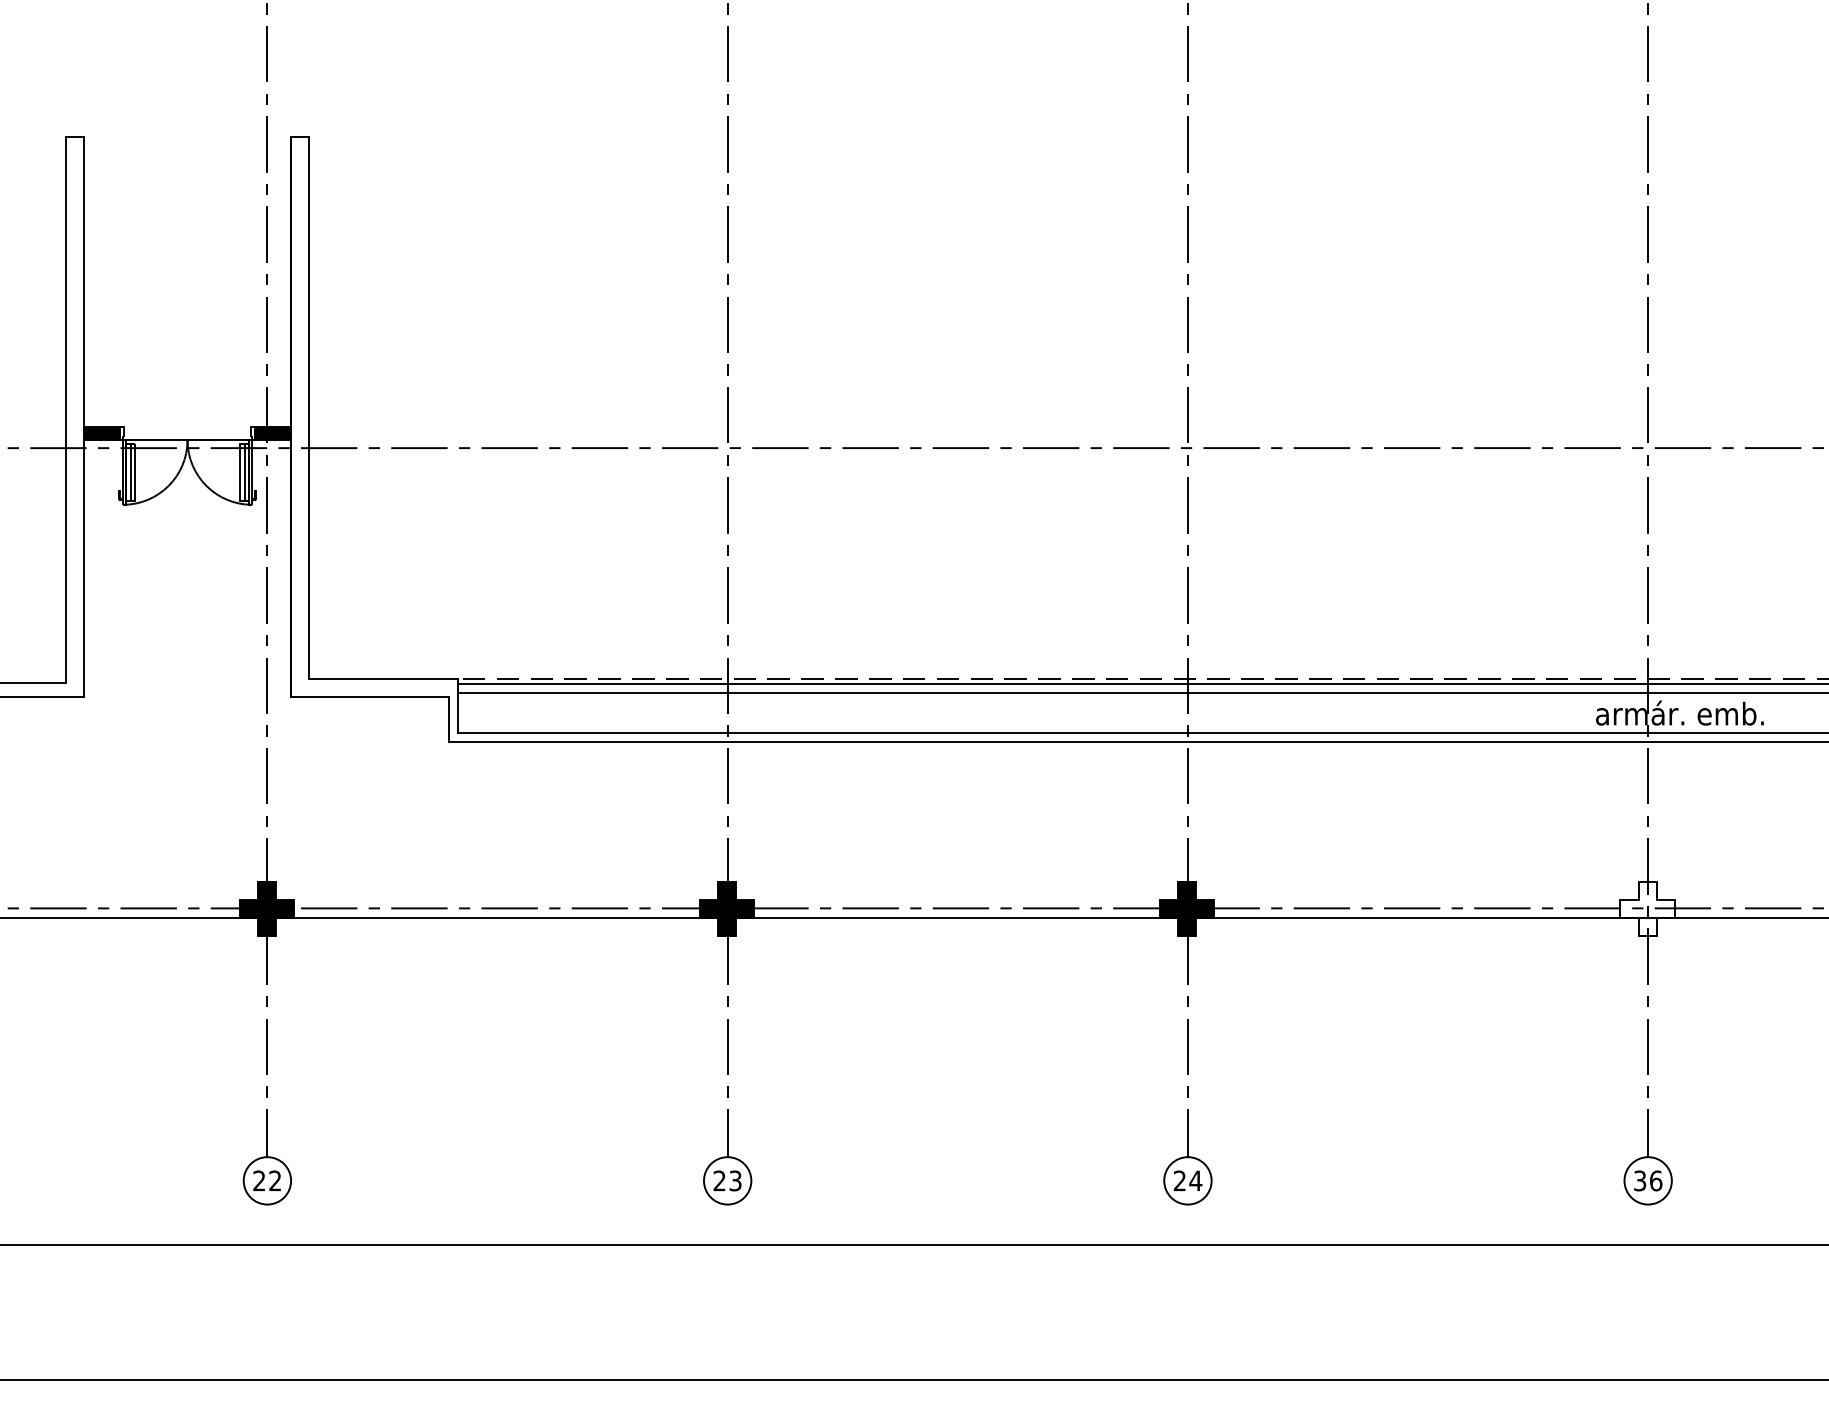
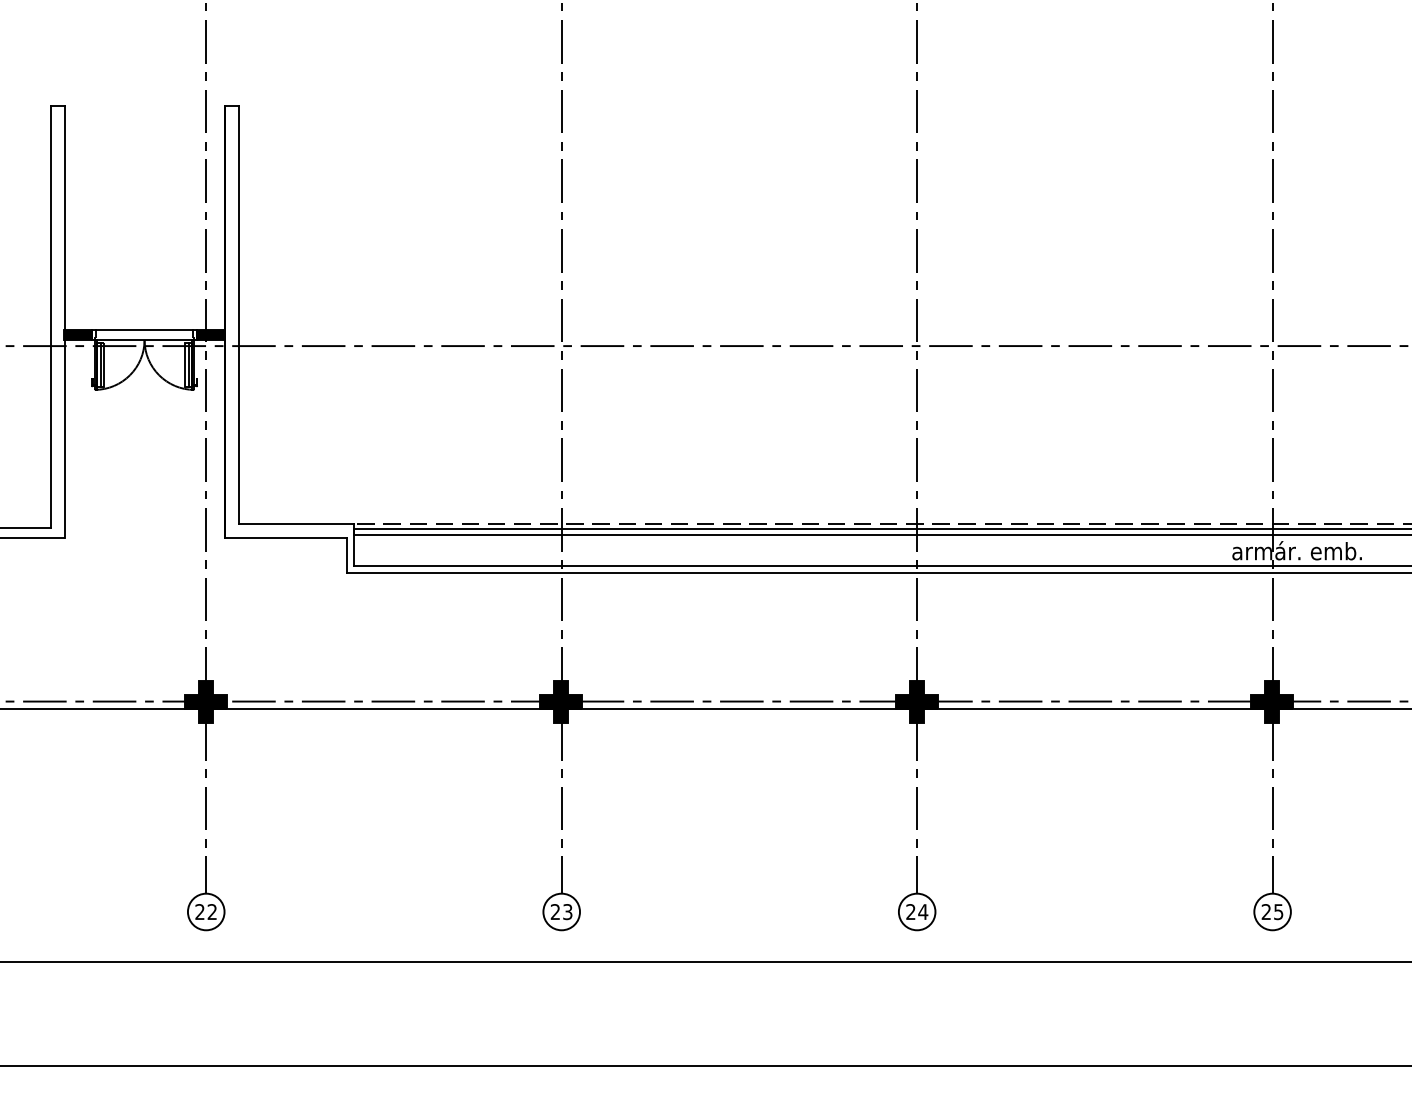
line: (187, 426) -> (144, 329), added
fill: (1647, 908) -> (1272, 701), added
text: (1648, 1180) -> (1272, 911), 36 -> 25

